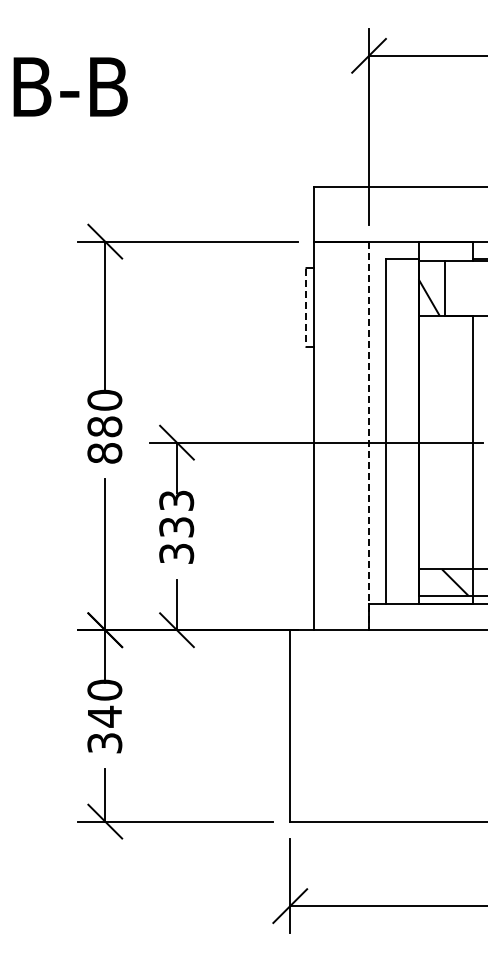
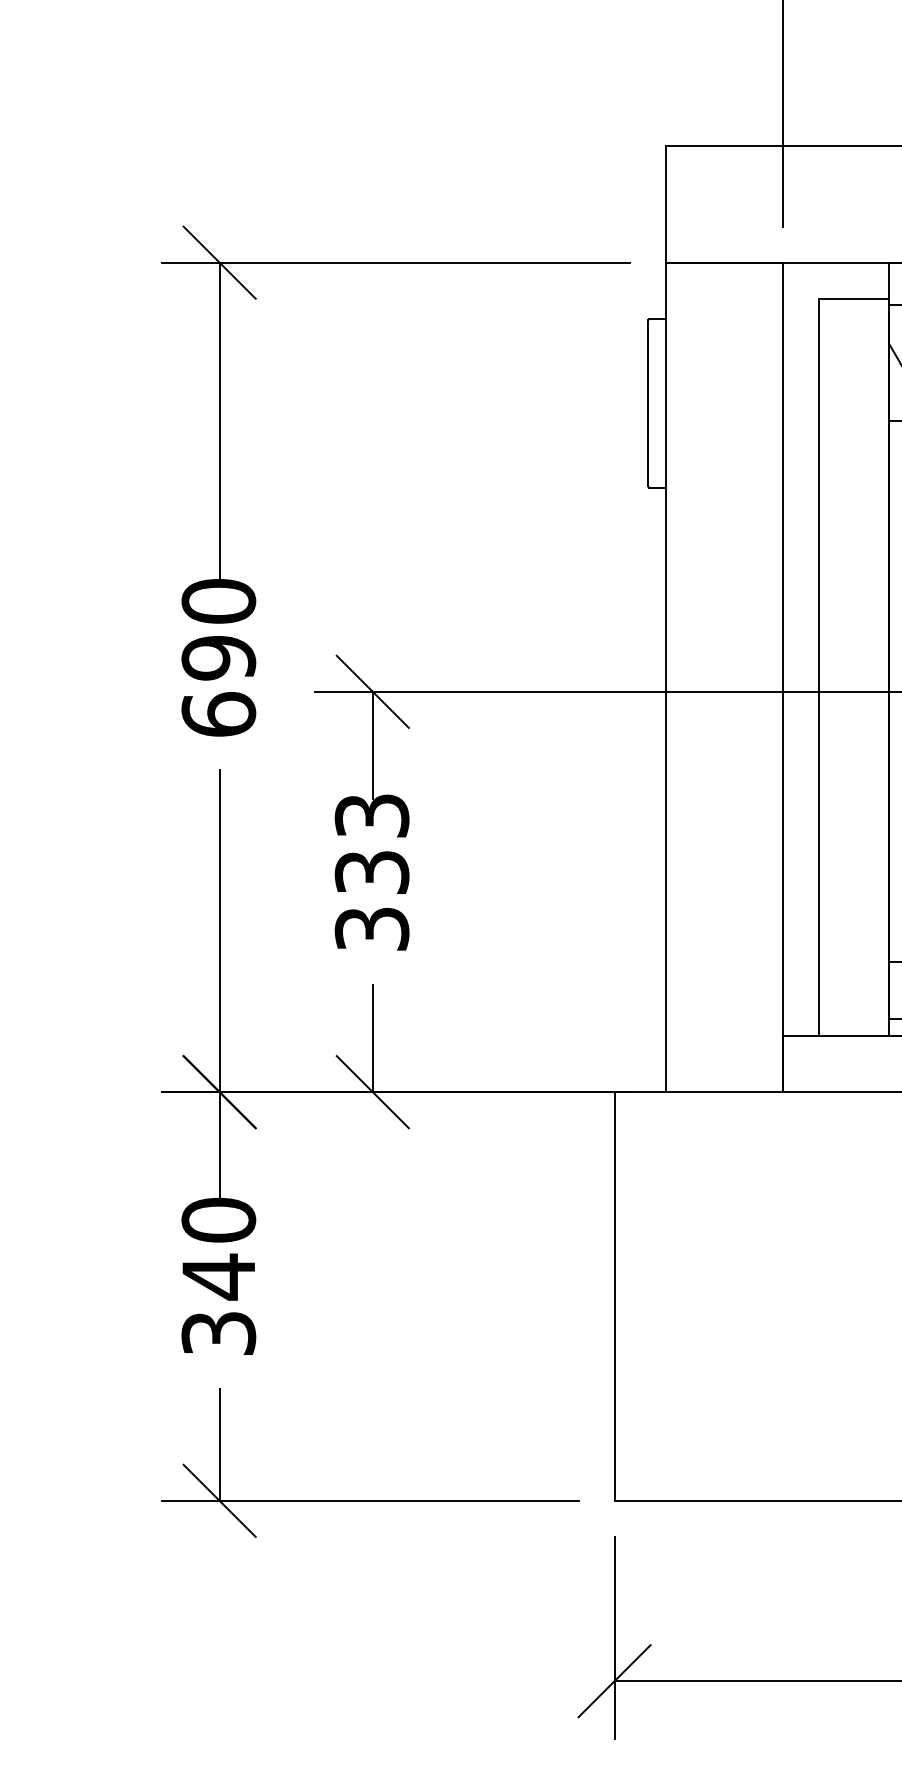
line: (306, 307) -> (649, 403), dashed -> solid
line: (369, 436) -> (783, 678), dashed -> solid
text: (104, 439) -> (218, 685), 880 -> 690

